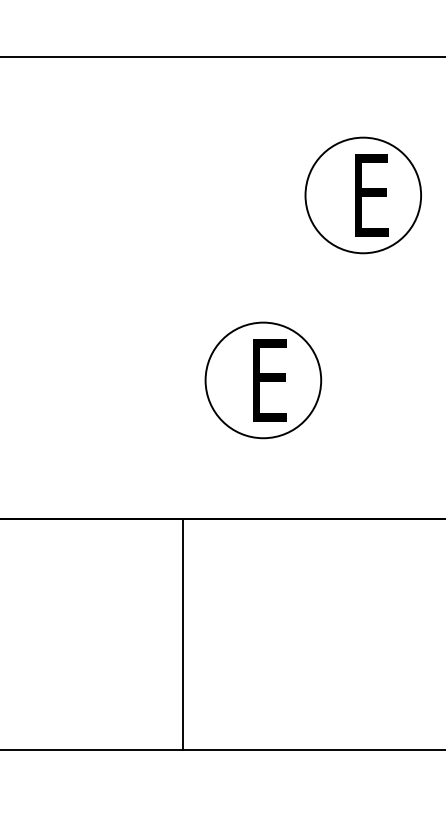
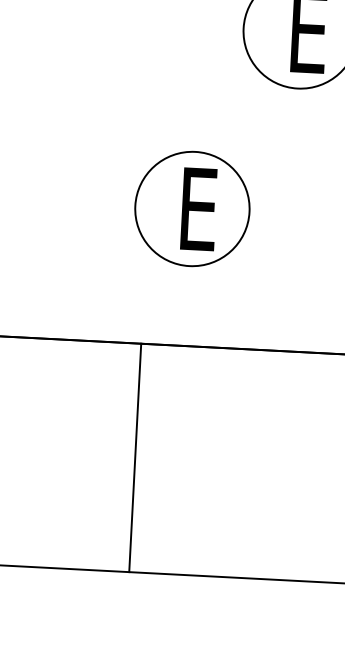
line: (182, 634) -> (134, 457), moved

